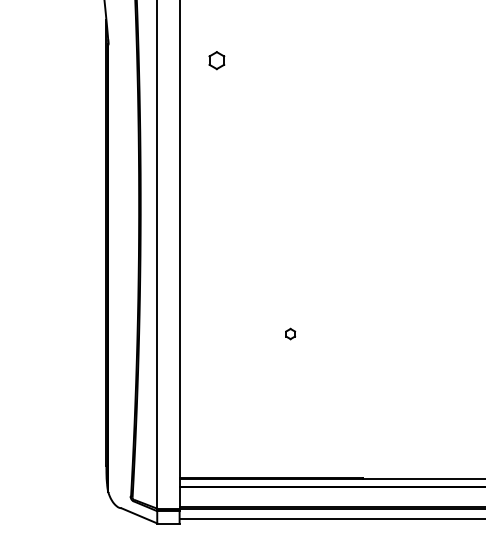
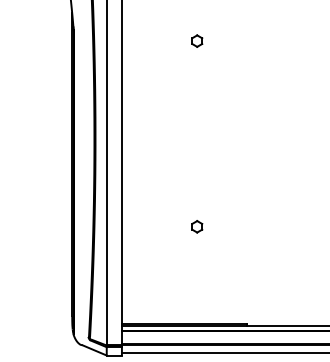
part: (217, 59) -> (197, 40), moved
part: (290, 333) -> (197, 226), size x1.67

